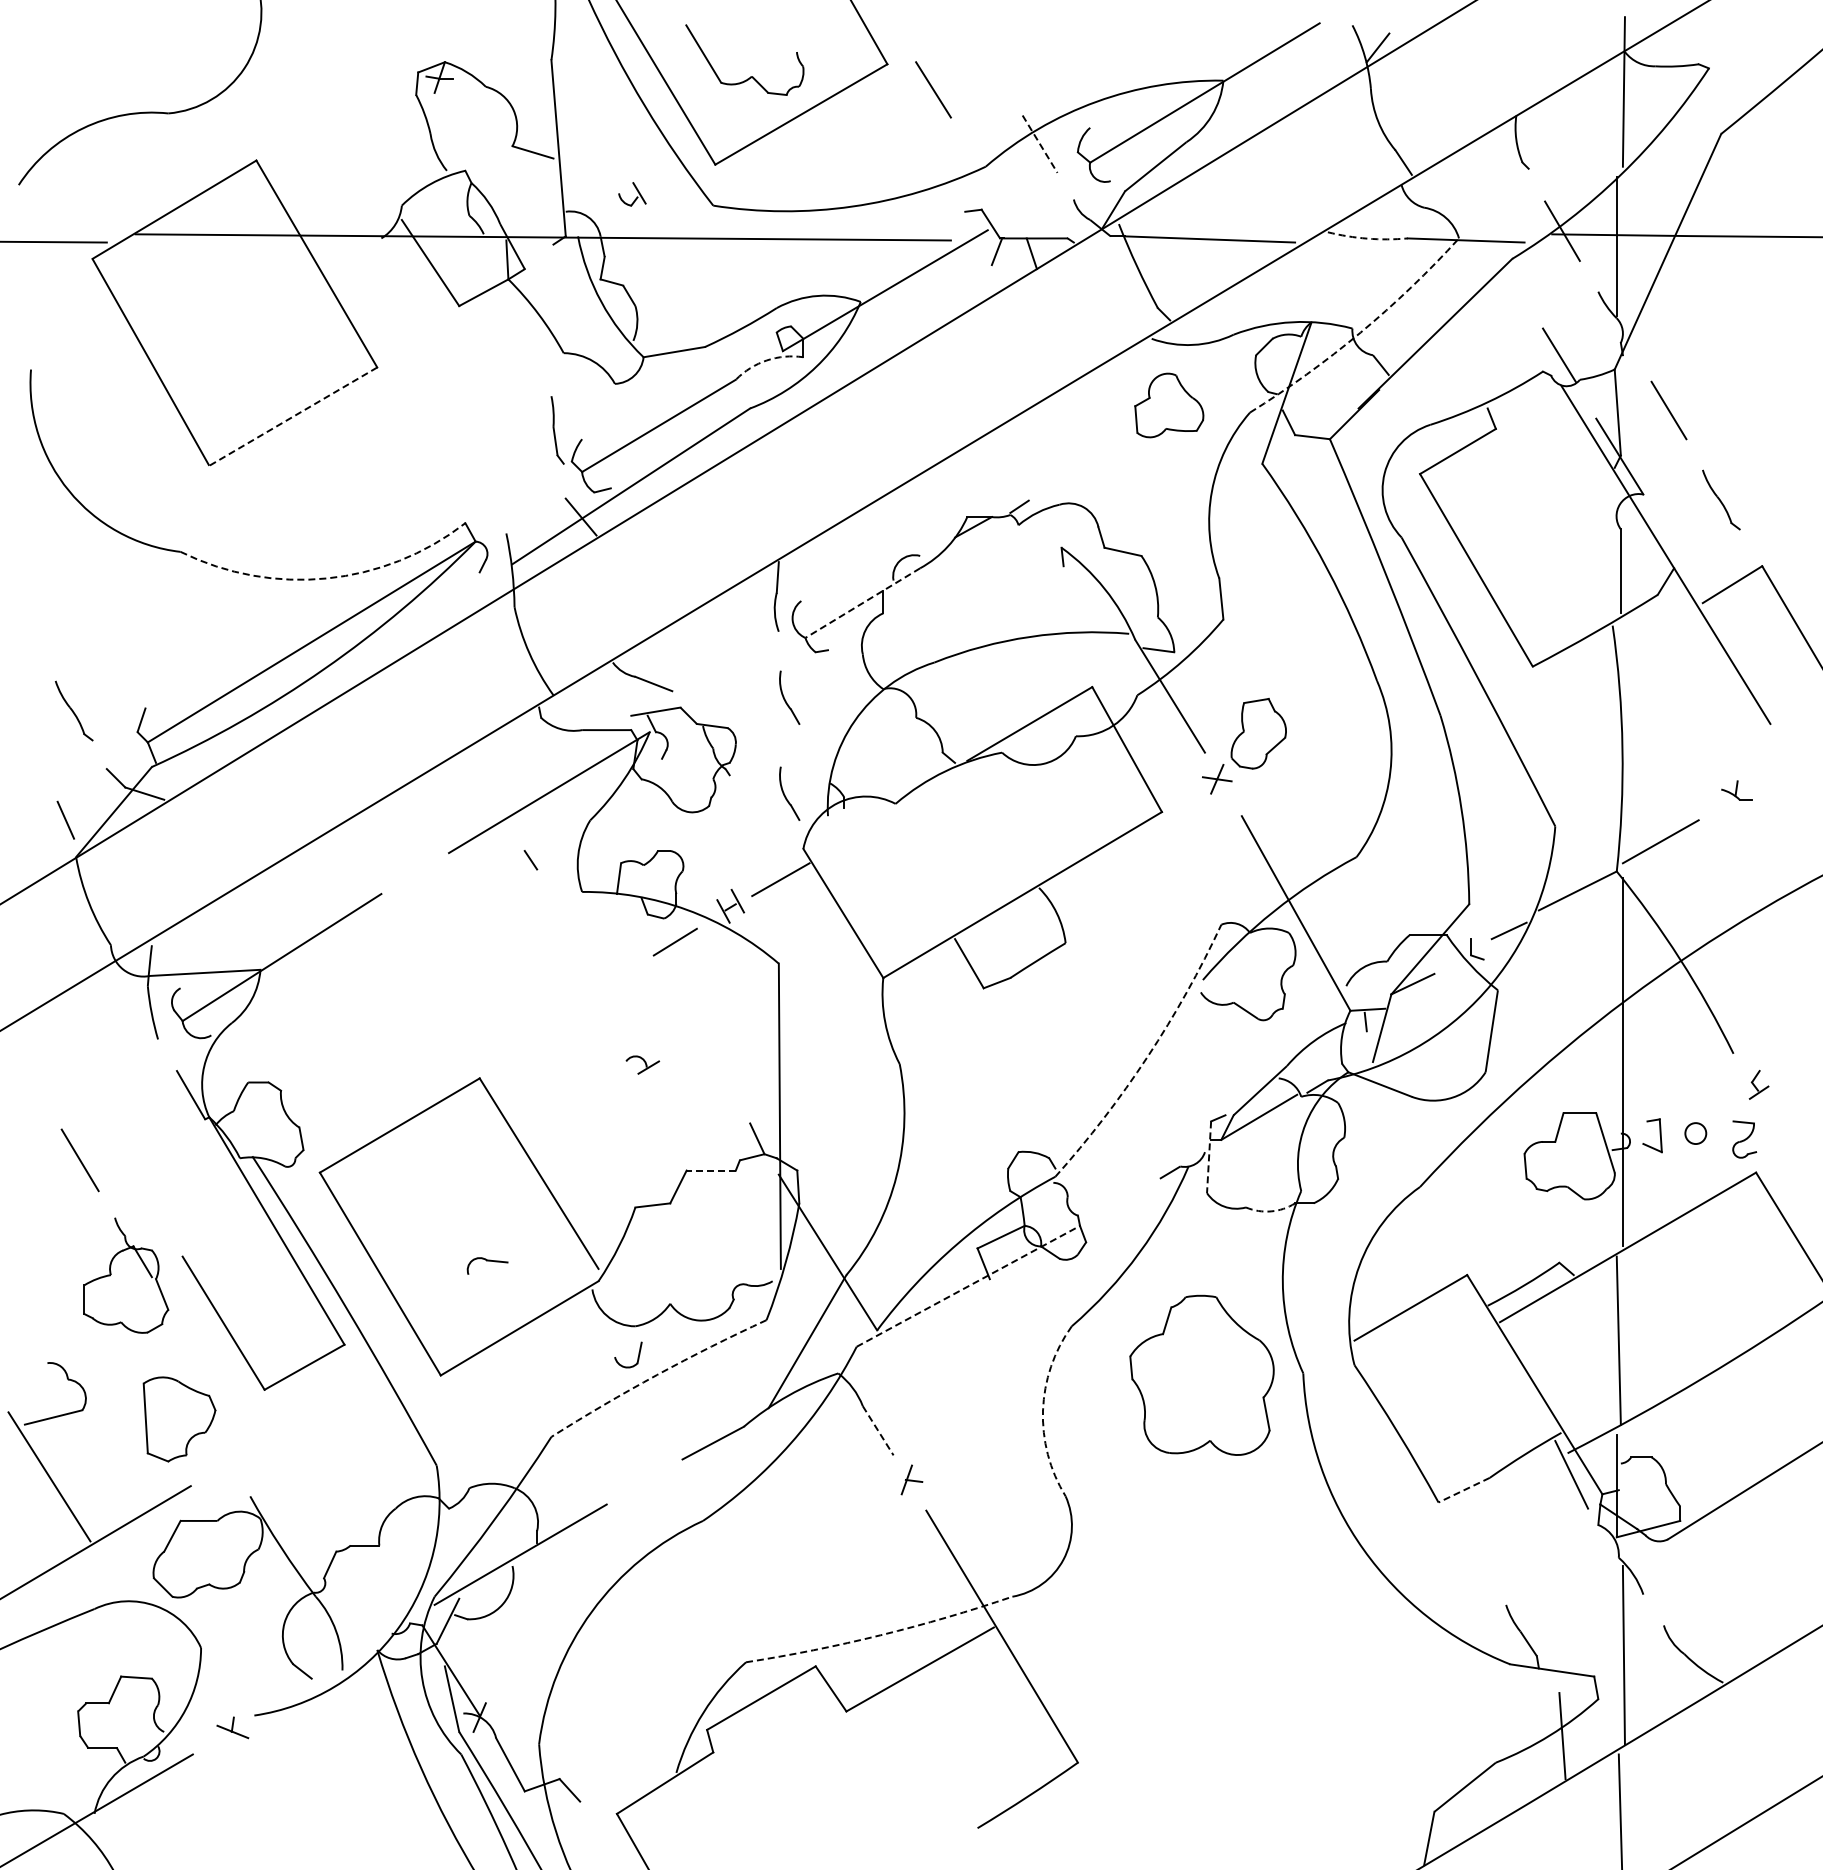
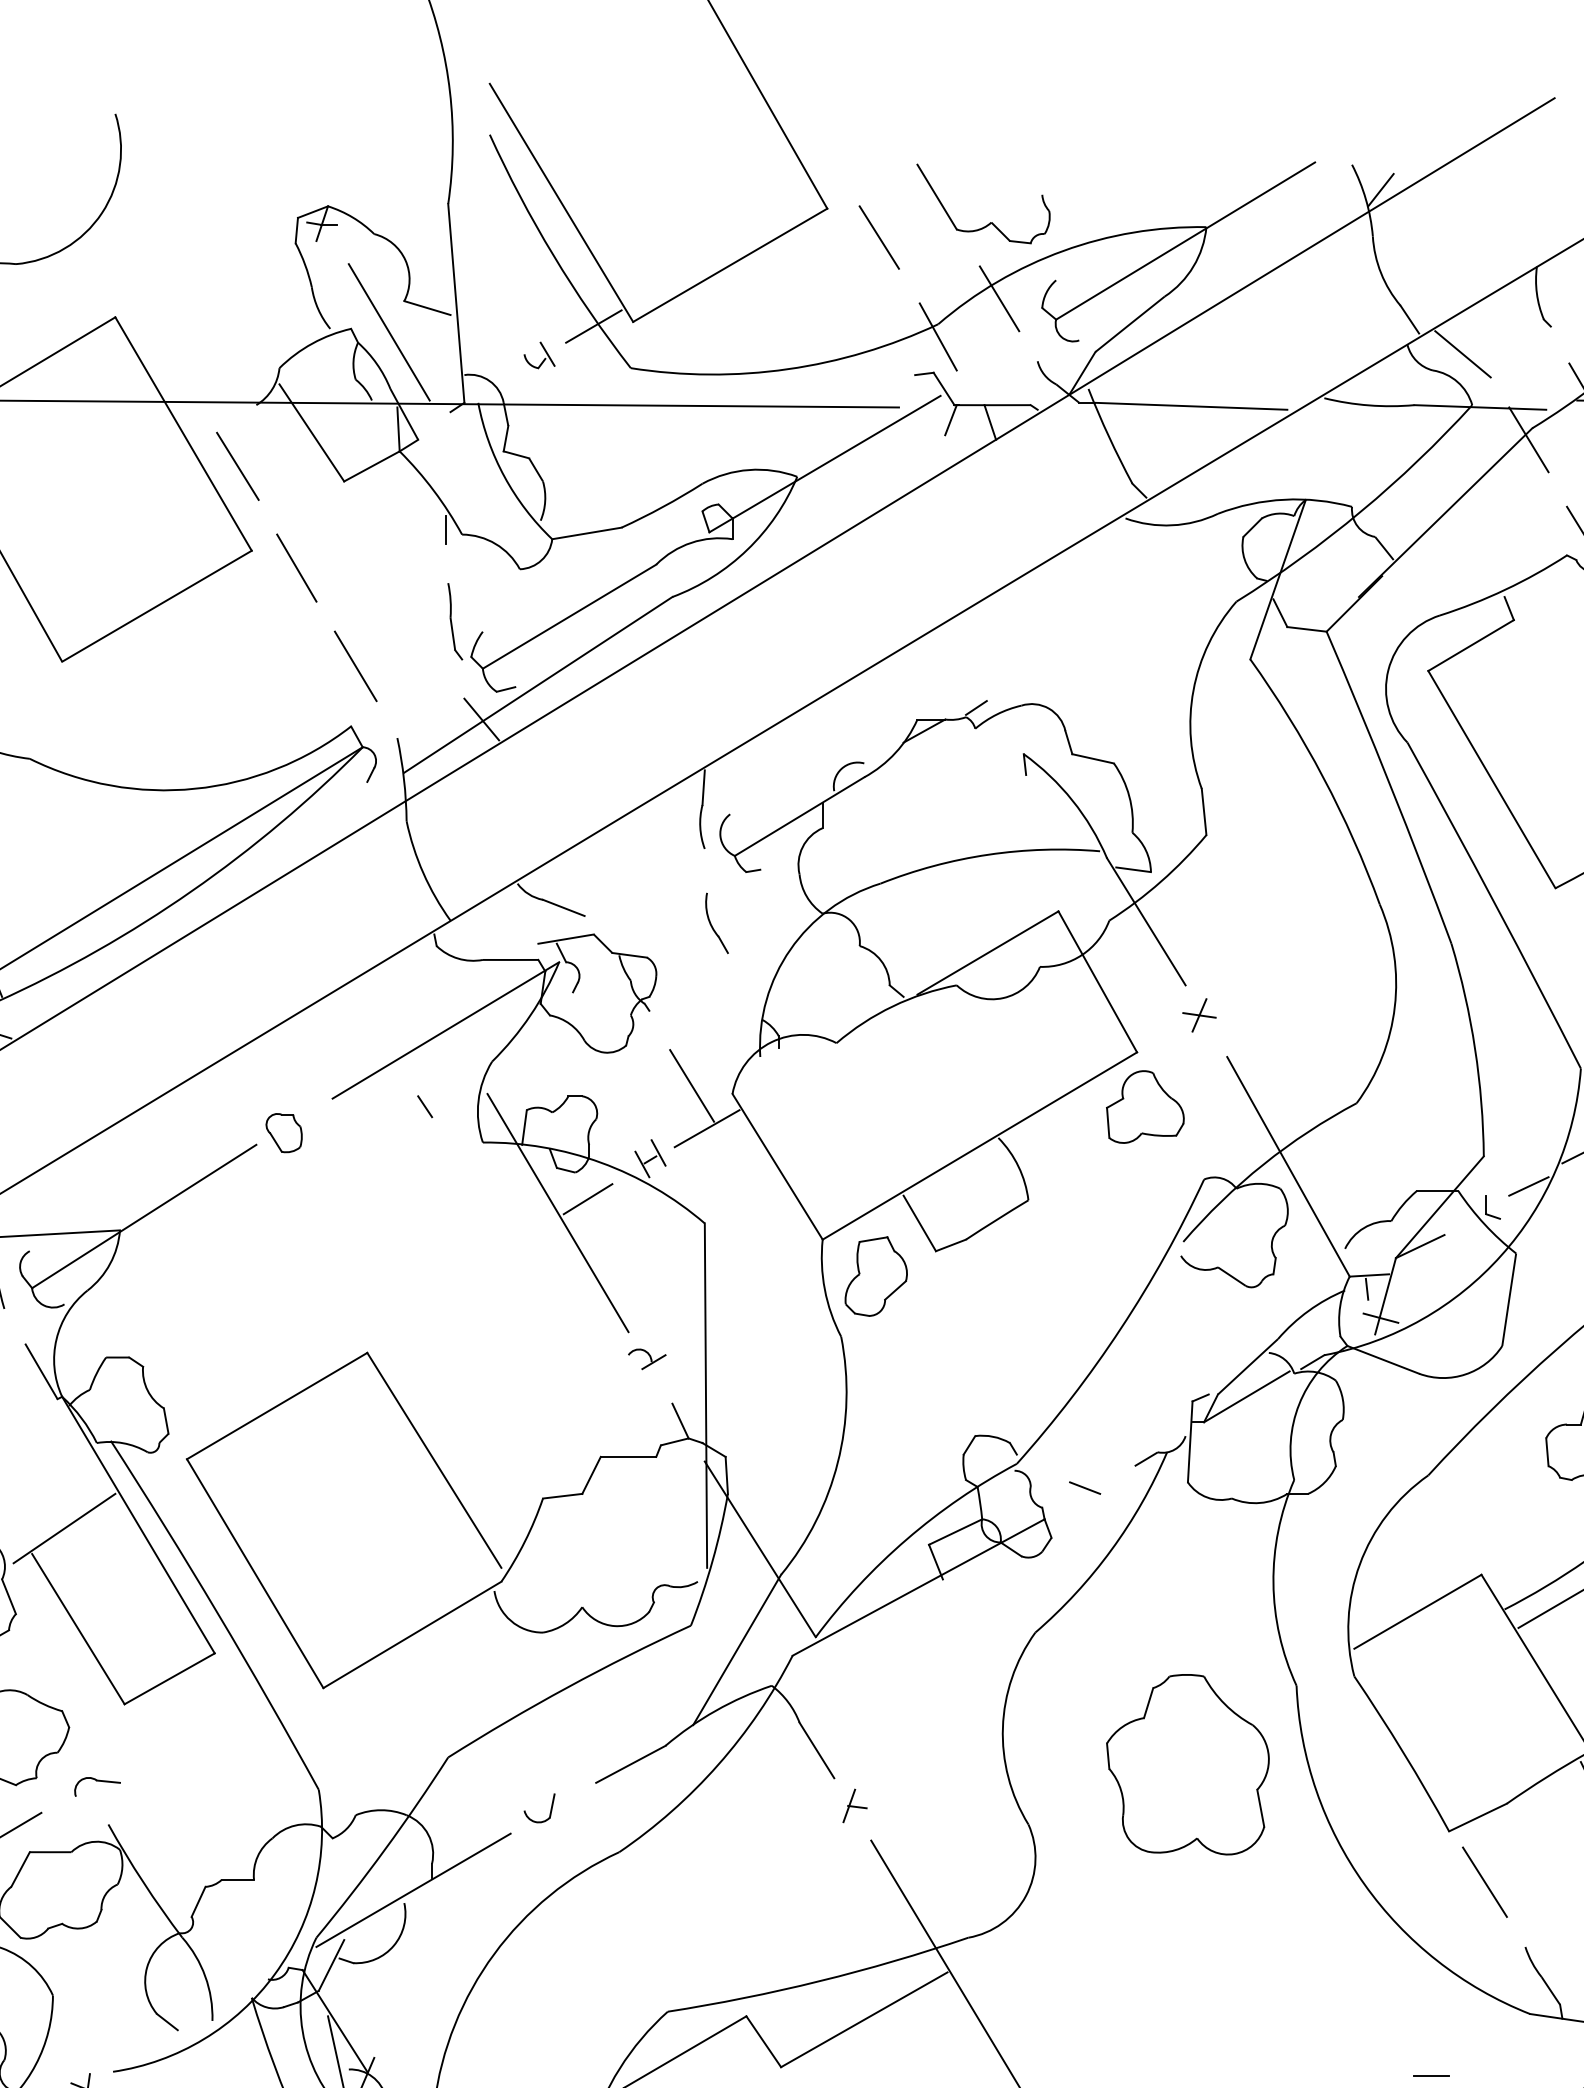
part: (750, 76) -> (989, 222), moved
line: (1040, 144) -> (1000, 299), dashed -> solid
line: (680, 168) -> (593, 326), added
line: (499, 173) -> (389, 331), added
line: (985, 177) -> (937, 336), added
line: (1450, 192) -> (1462, 353), added
arc: (1367, 238) -> (1369, 405), dashed -> solid
line: (1508, 268) -> (1528, 439), added
line: (364, 292) -> (237, 466), added
arc: (1360, 332) -> (1361, 511), dashed -> solid
line: (549, 348) -> (446, 529), added
arc: (766, 360) -> (690, 542), dashed -> solid
line: (416, 382) -> (295, 567), added
part: (1169, 405) -> (1145, 1107), moved
line: (292, 416) -> (156, 606), dashed -> solid
line: (469, 469) -> (355, 665), added
arc: (327, 578) -> (195, 788), dashed -> solid
line: (862, 603) -> (799, 817), dashed -> solid
part: (1258, 733) -> (875, 1276), moved
part: (789, 793) -> (716, 1031), removed
line: (767, 841) -> (692, 1085), added
part: (405, 883) -> (283, 1132), added
line: (648, 953) -> (557, 1211), added
line: (1377, 1047) -> (1380, 1318), added
arc: (1147, 1056) -> (1120, 1328), dashed -> solid
part: (642, 1064) -> (646, 1358), moved
line: (1209, 1157) -> (1190, 1442), dashed -> solid
line: (711, 1170) -> (628, 1456), dashed -> solid
line: (1115, 1198) -> (1084, 1488), added
arc: (1271, 1211) -> (1260, 1503), dashed -> solid
line: (211, 1233) -> (64, 1527), added
part: (487, 1265) -> (97, 1786), moved
line: (968, 1286) -> (918, 1587), dashed -> solid
part: (637, 1357) -> (549, 1811), moved
part: (1201, 1374) -> (1187, 1763), moved
arc: (657, 1375) -> (567, 1688), dashed -> solid
arc: (1043, 1410) -> (1003, 1727), dashed -> solid
line: (878, 1430) -> (817, 1750), dashed -> solid
line: (1463, 1490) -> (1477, 1817), dashed -> solid
line: (1469, 1547) -> (1484, 1882), added
arc: (880, 1635) -> (819, 1981), dashed -> solid
line: (1422, 1719) -> (1431, 2076), added

